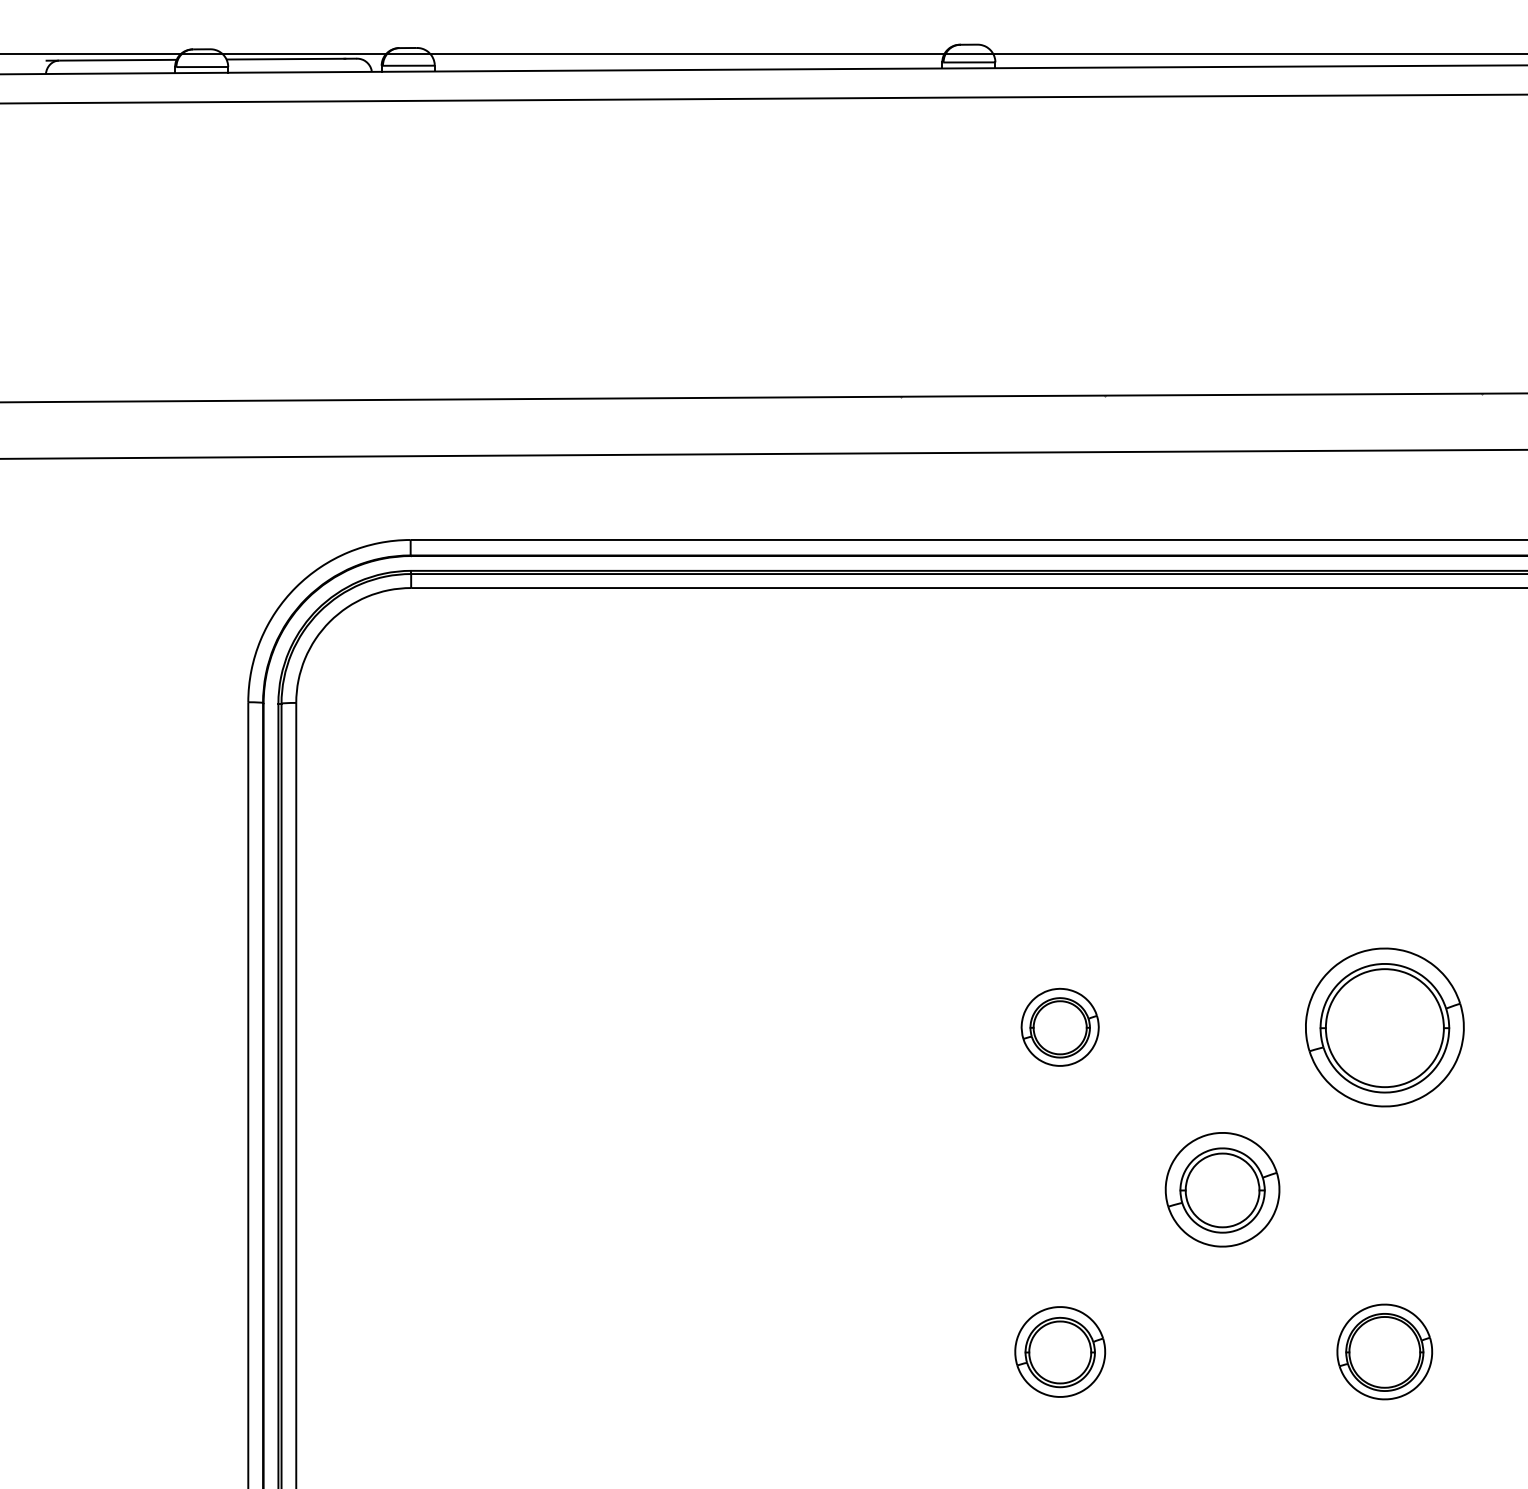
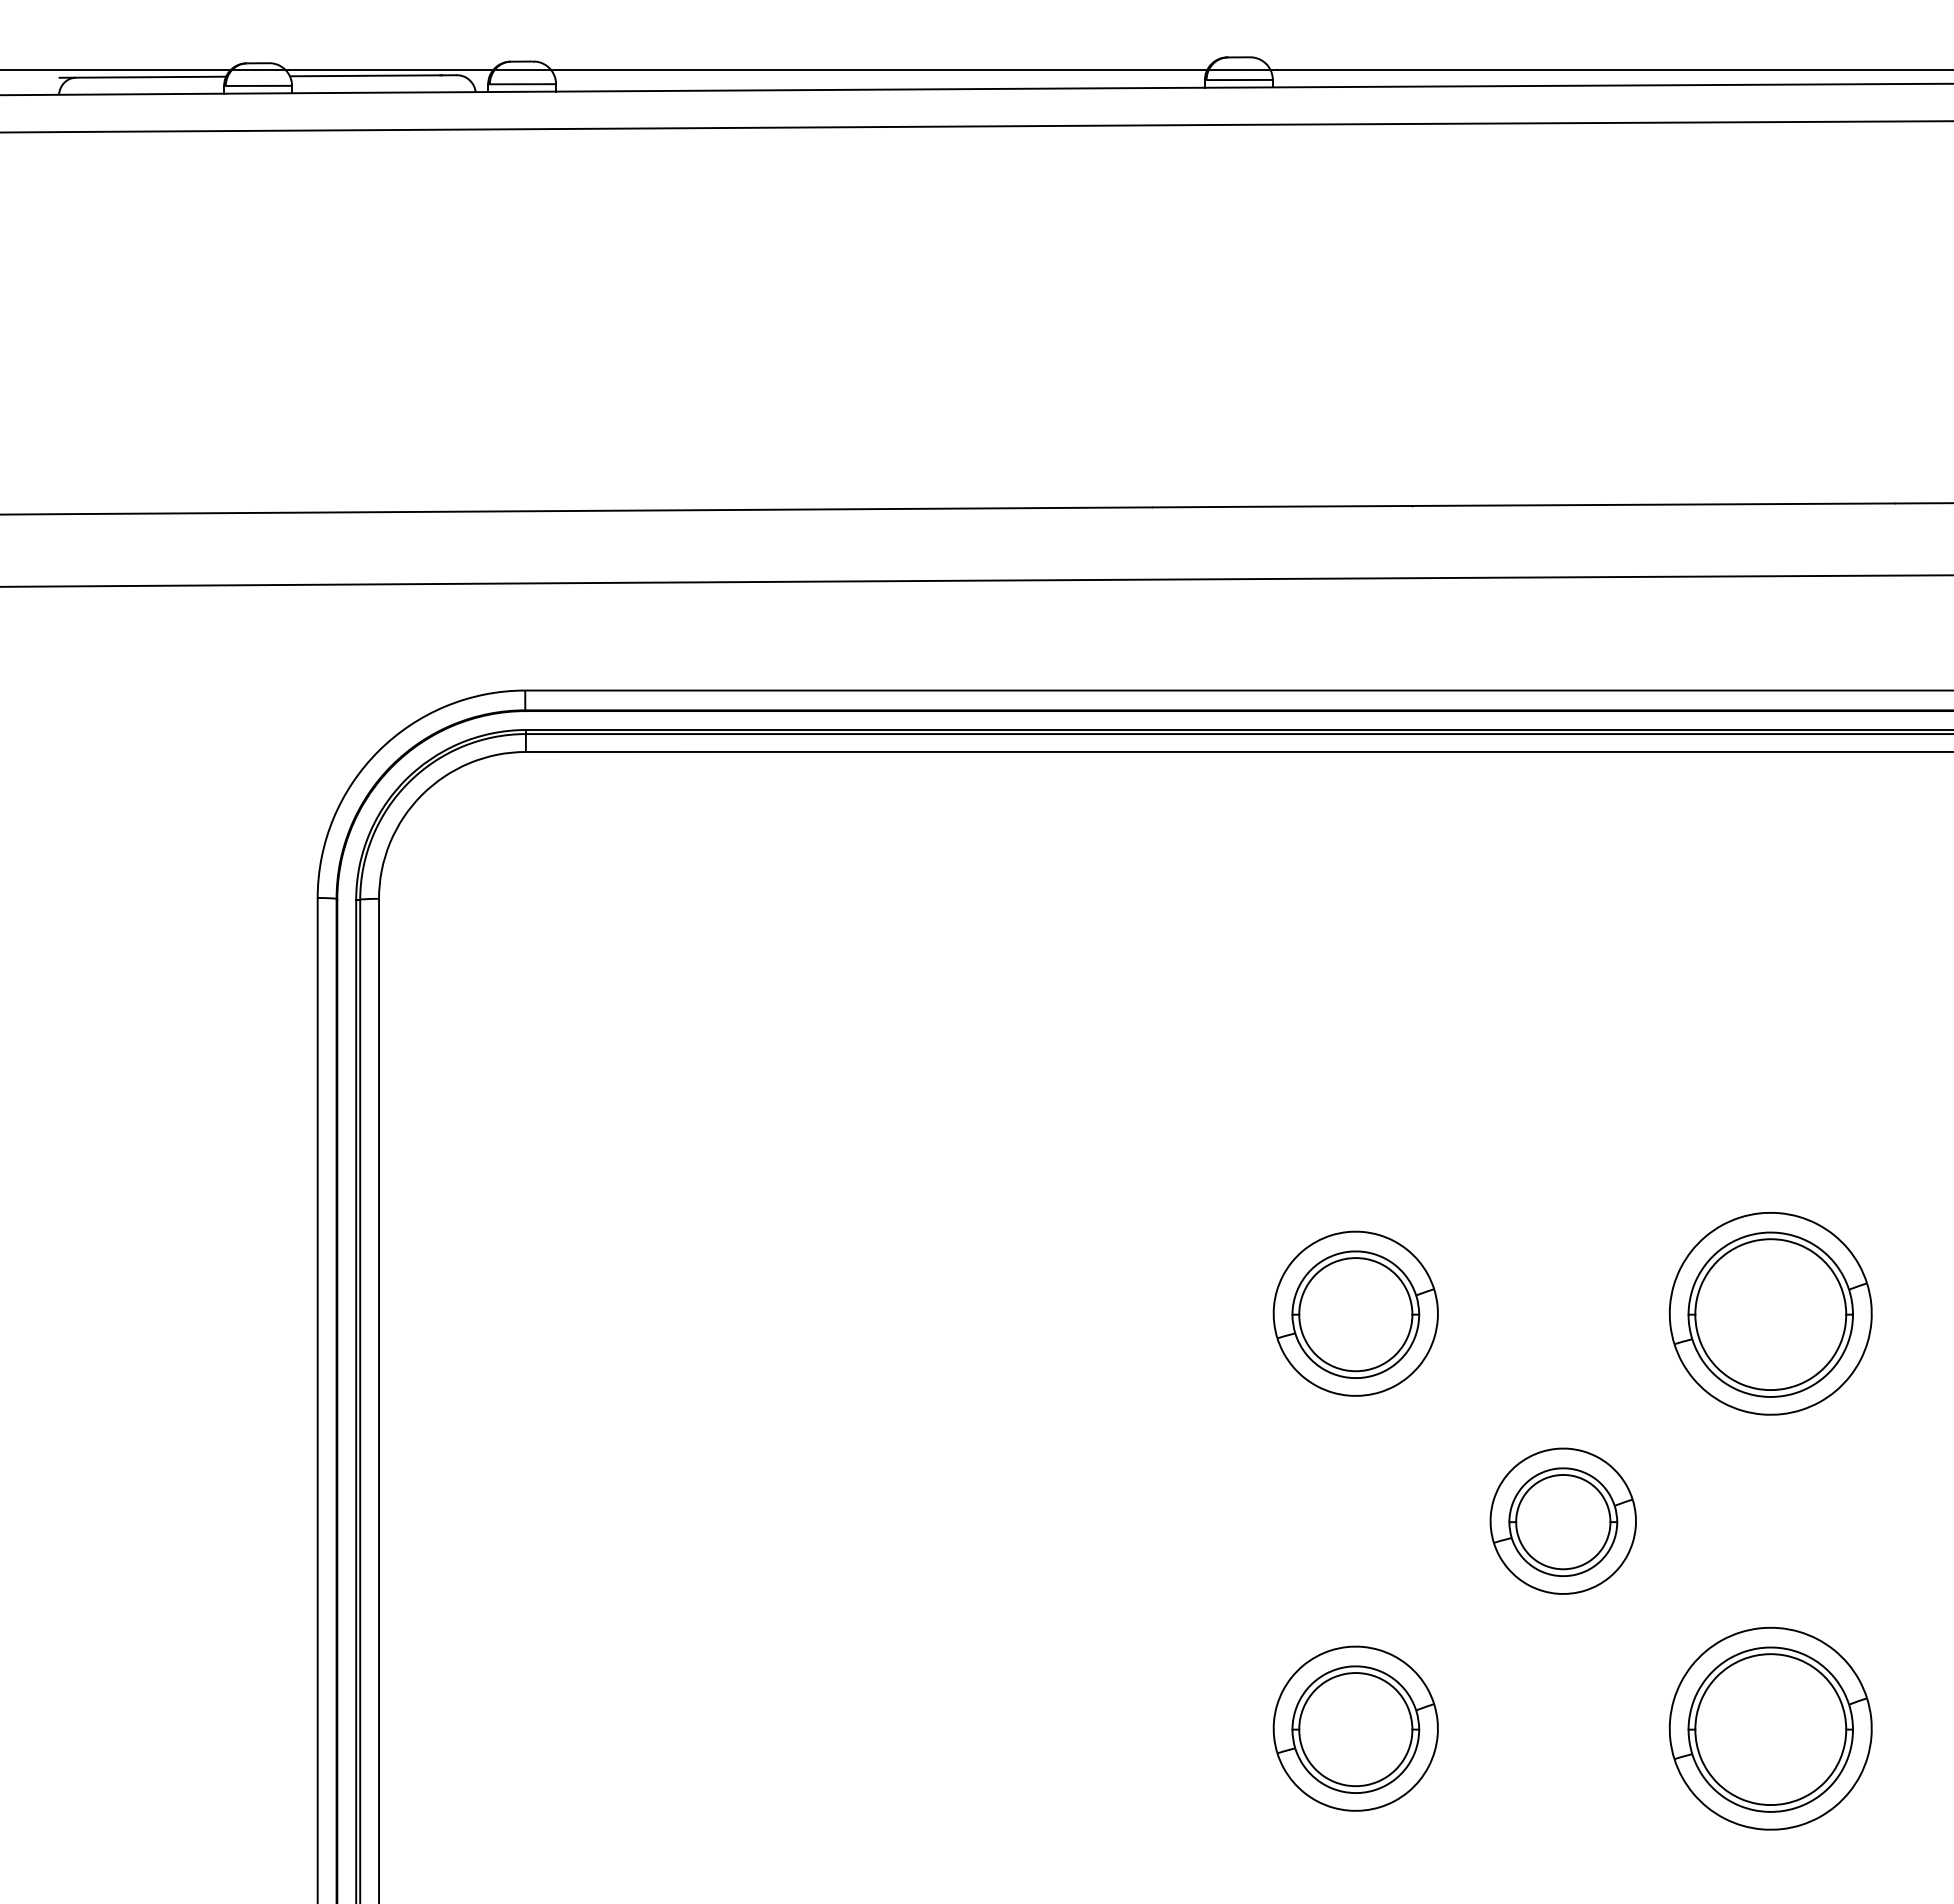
part: (1060, 1027) -> (1355, 1313), size x1.67
part: (1060, 1351) -> (1355, 1728), size x1.43
part: (1384, 1351) -> (1770, 1728), size x1.67

